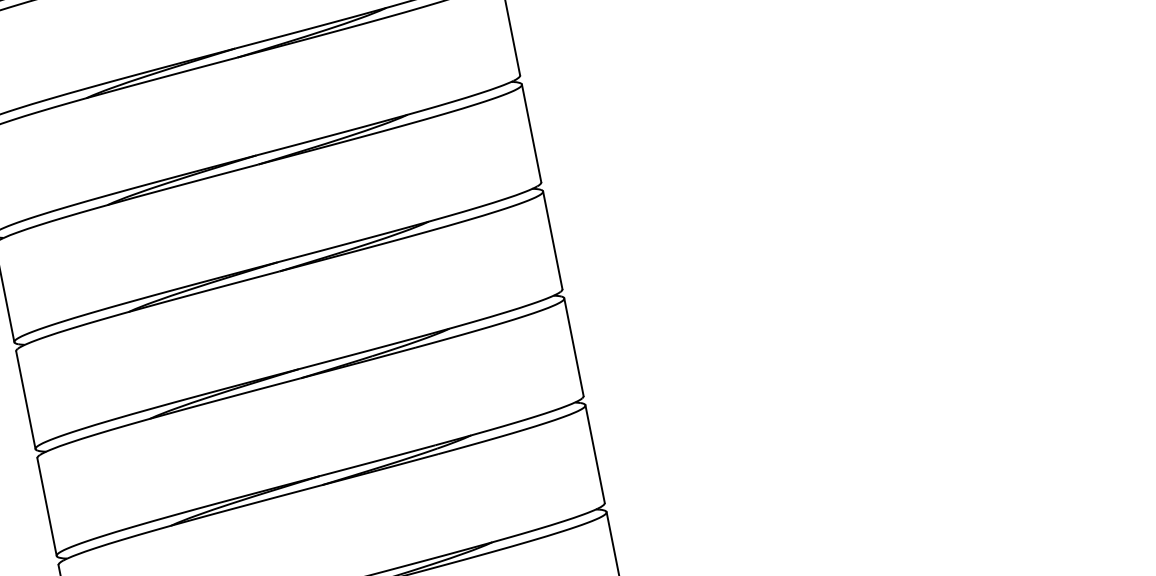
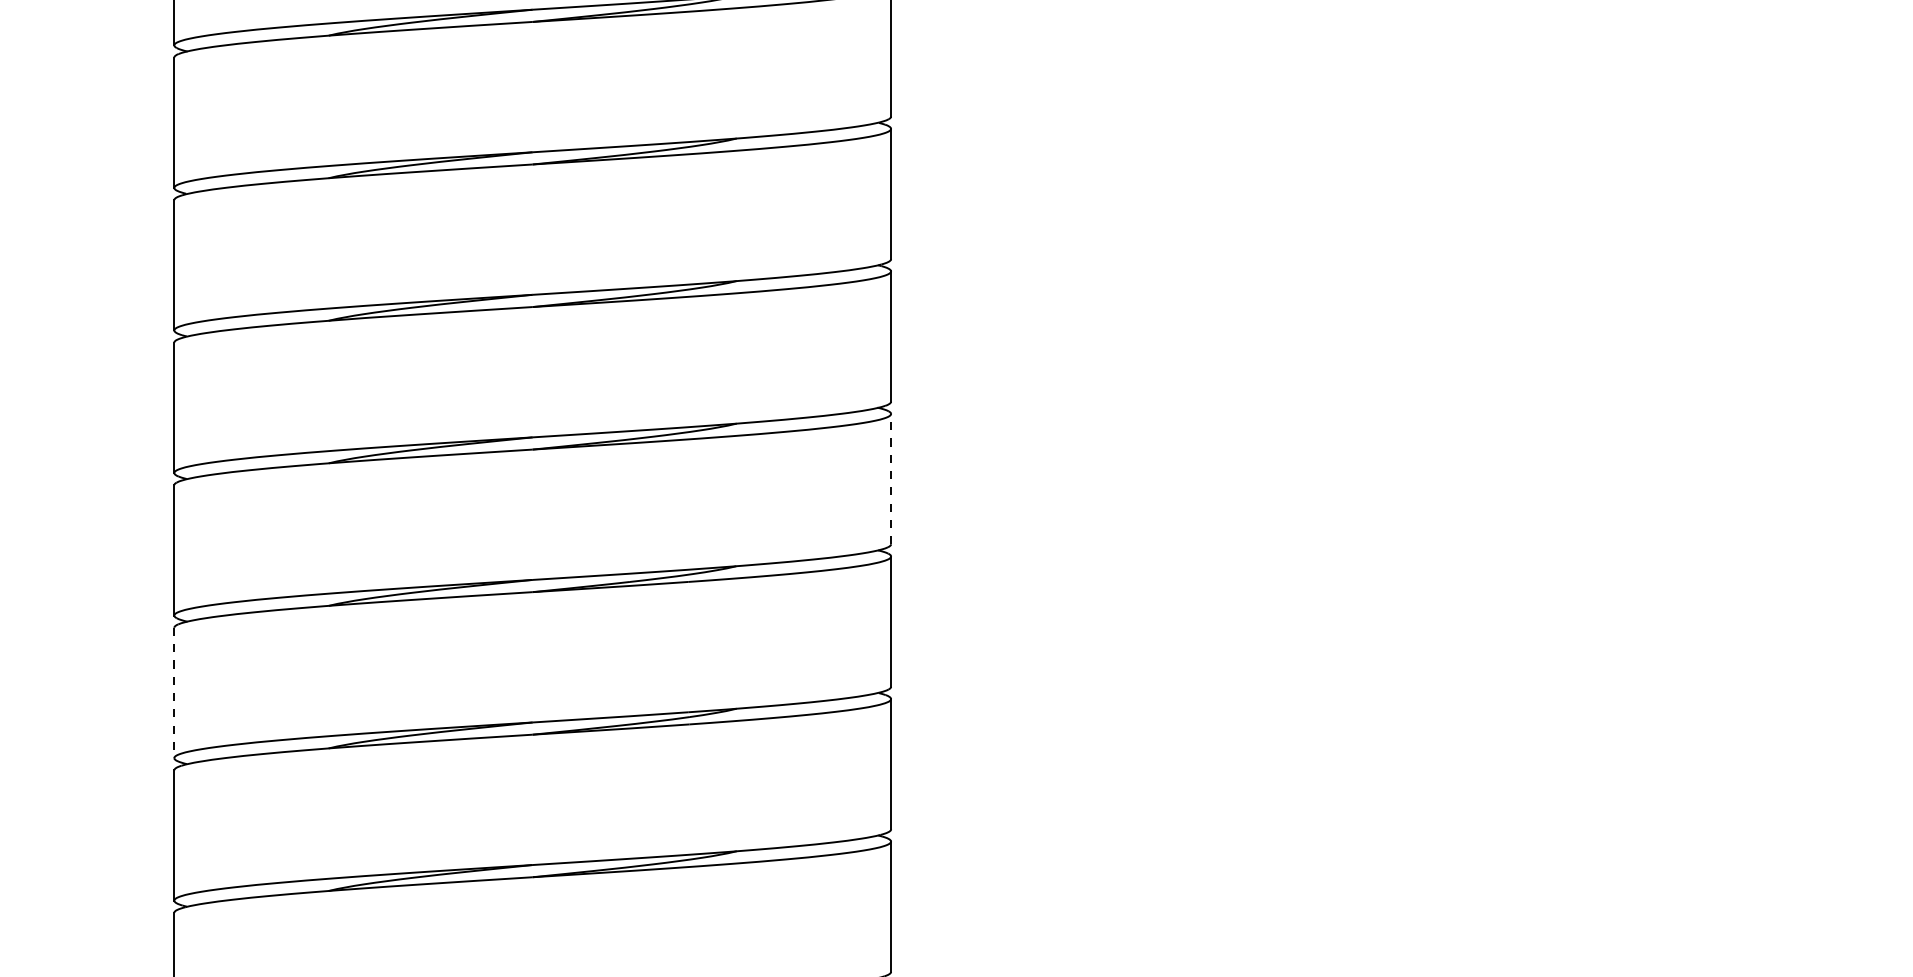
line: (552, 239) -> (891, 478), solid -> dashed
line: (47, 507) -> (174, 693), solid -> dashed

